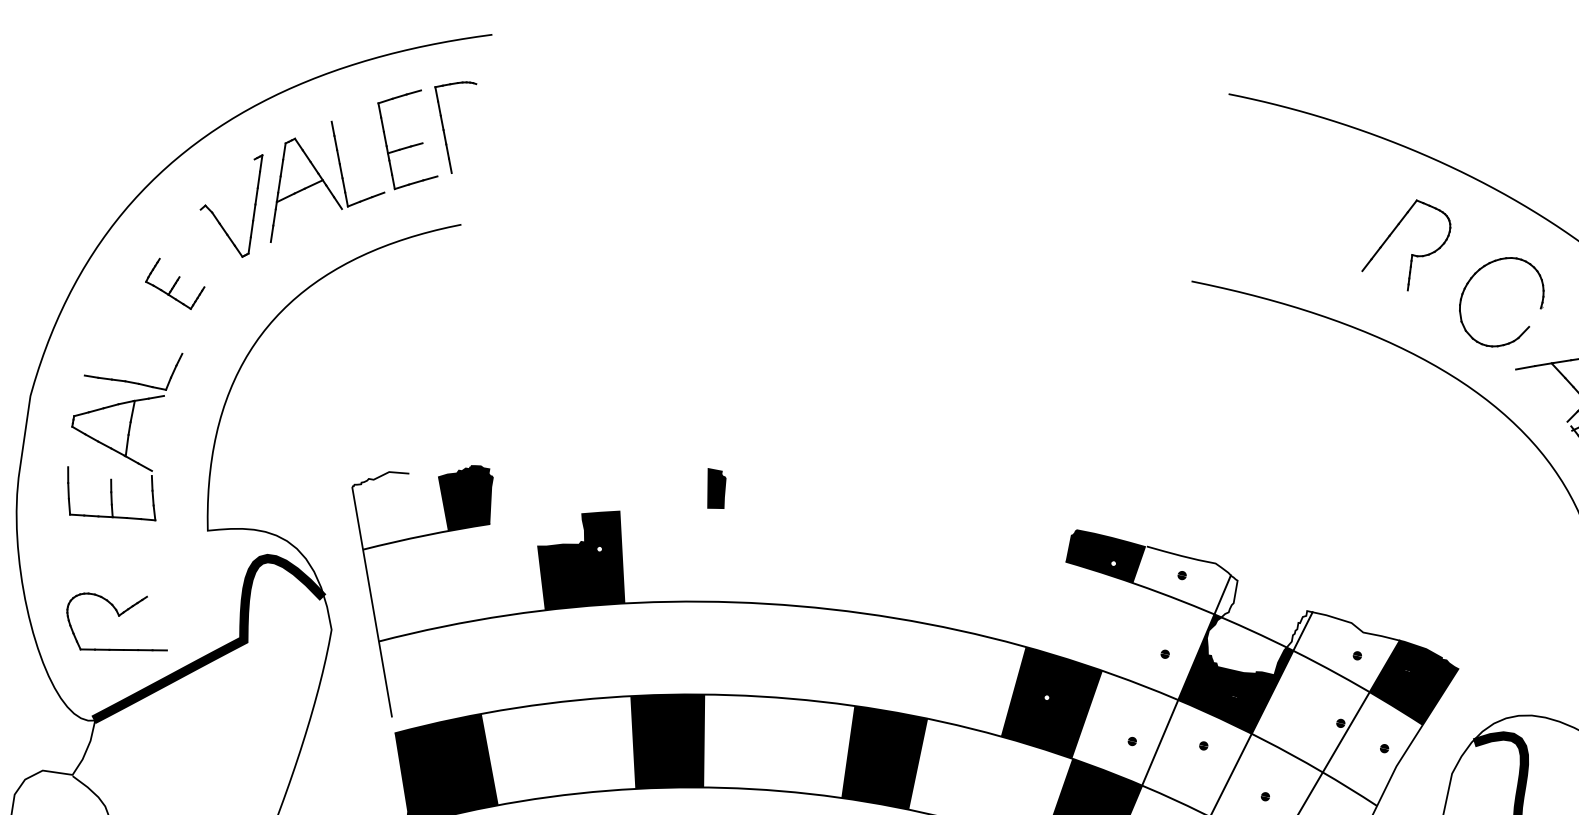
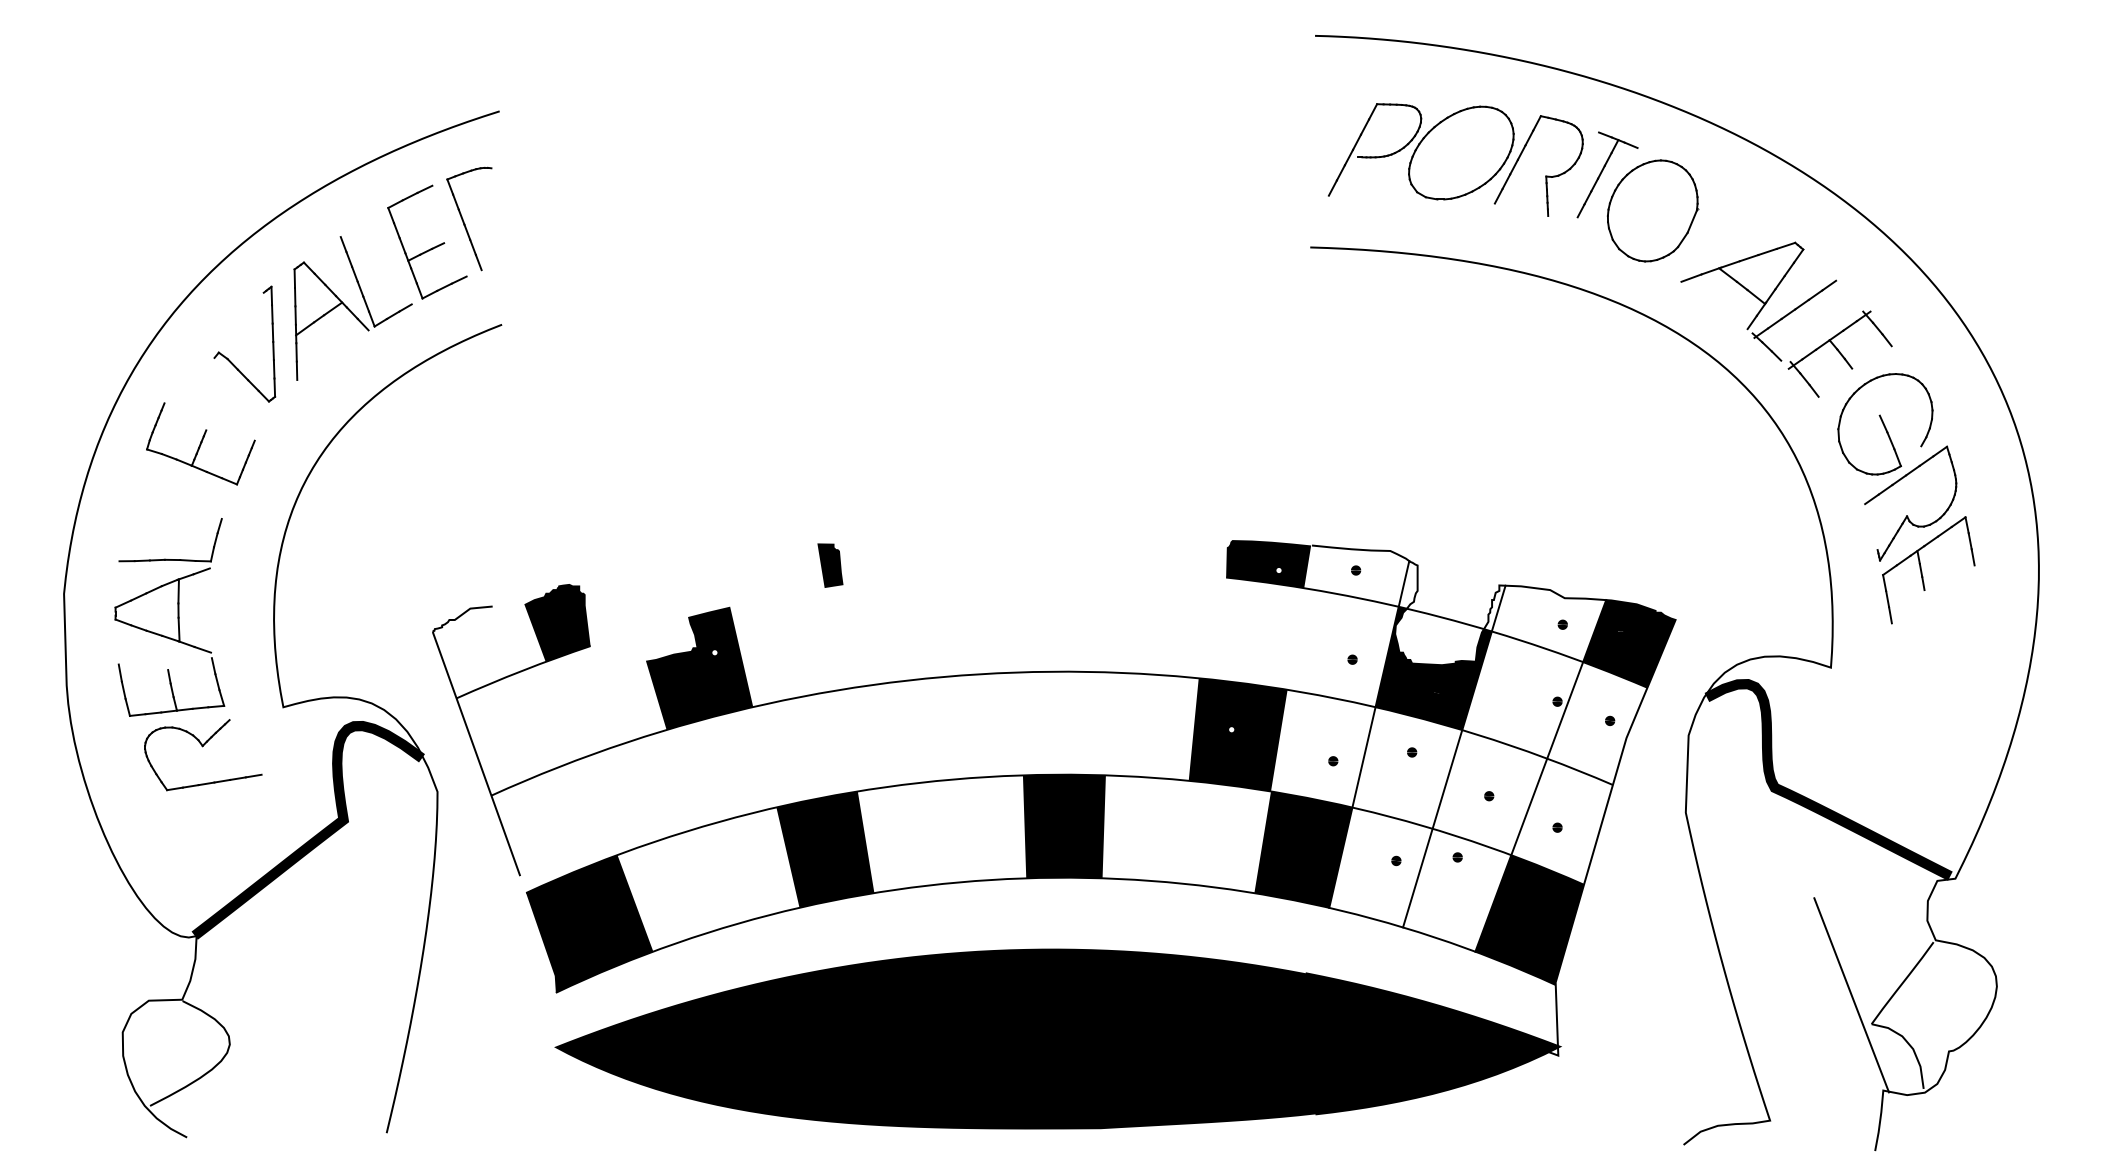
part: (1305, 213) -> (1421, 151), added
part: (1466, 262) -> (1607, 174), added
part: (175, 283) -> (200, 443), size x1.67
line: (1535, 316) -> (1692, 220), added
part: (118, 617) -> (202, 747), moved

